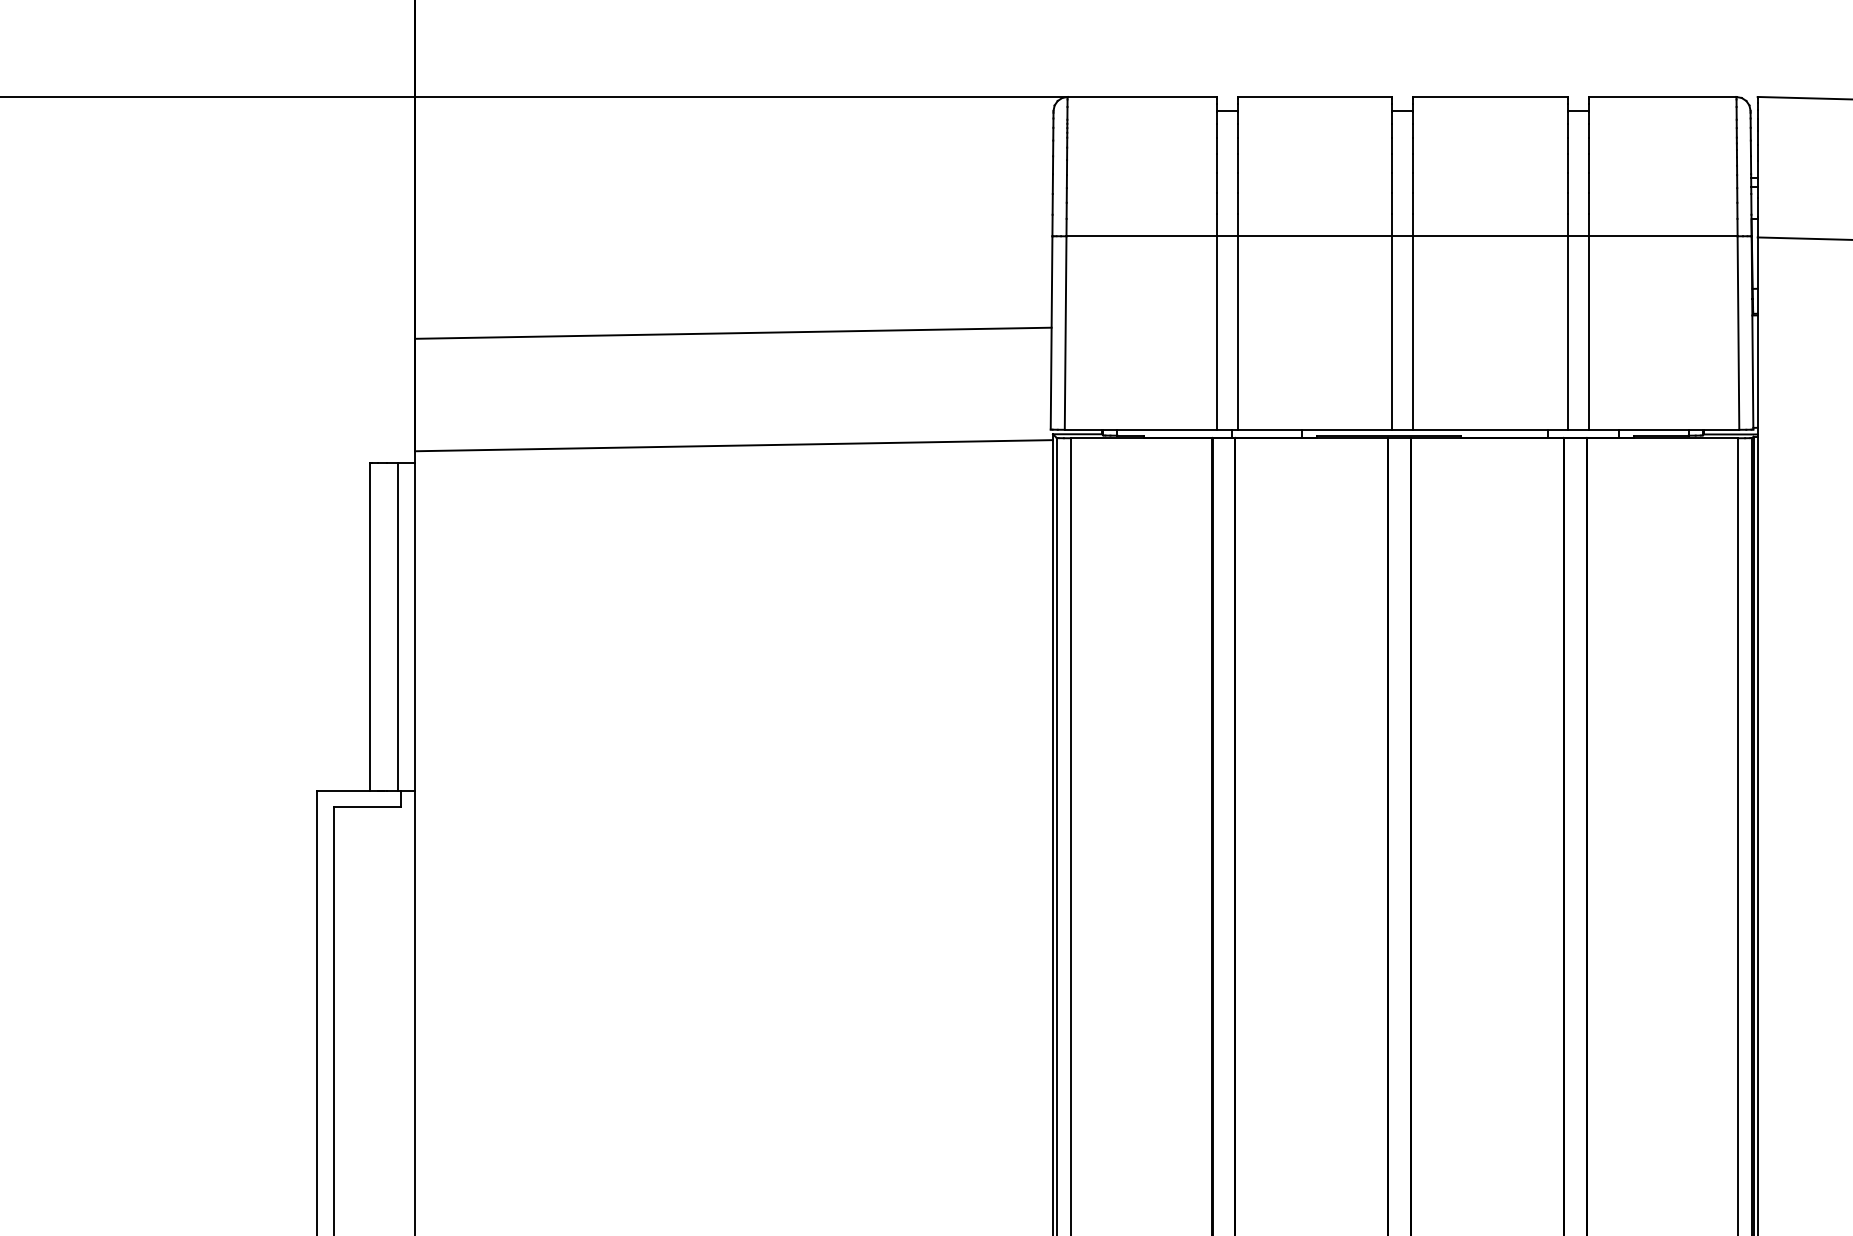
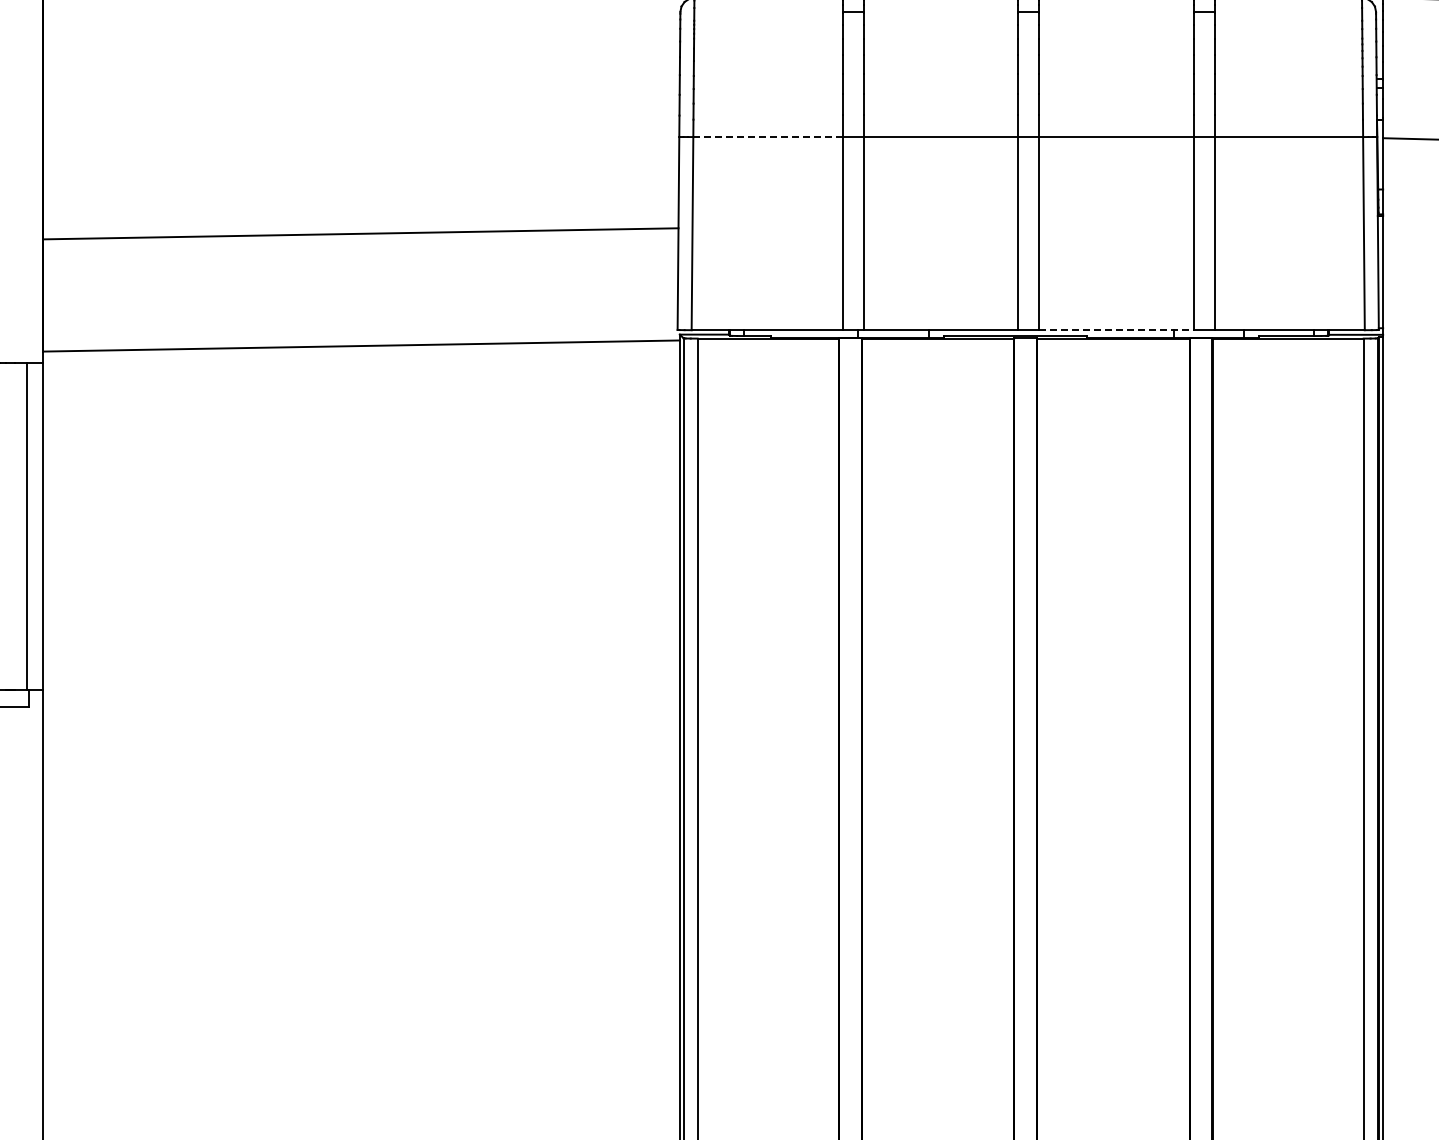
line: (1141, 236) -> (768, 137), solid -> dashed
line: (1491, 429) -> (1117, 329), solid -> dashed

